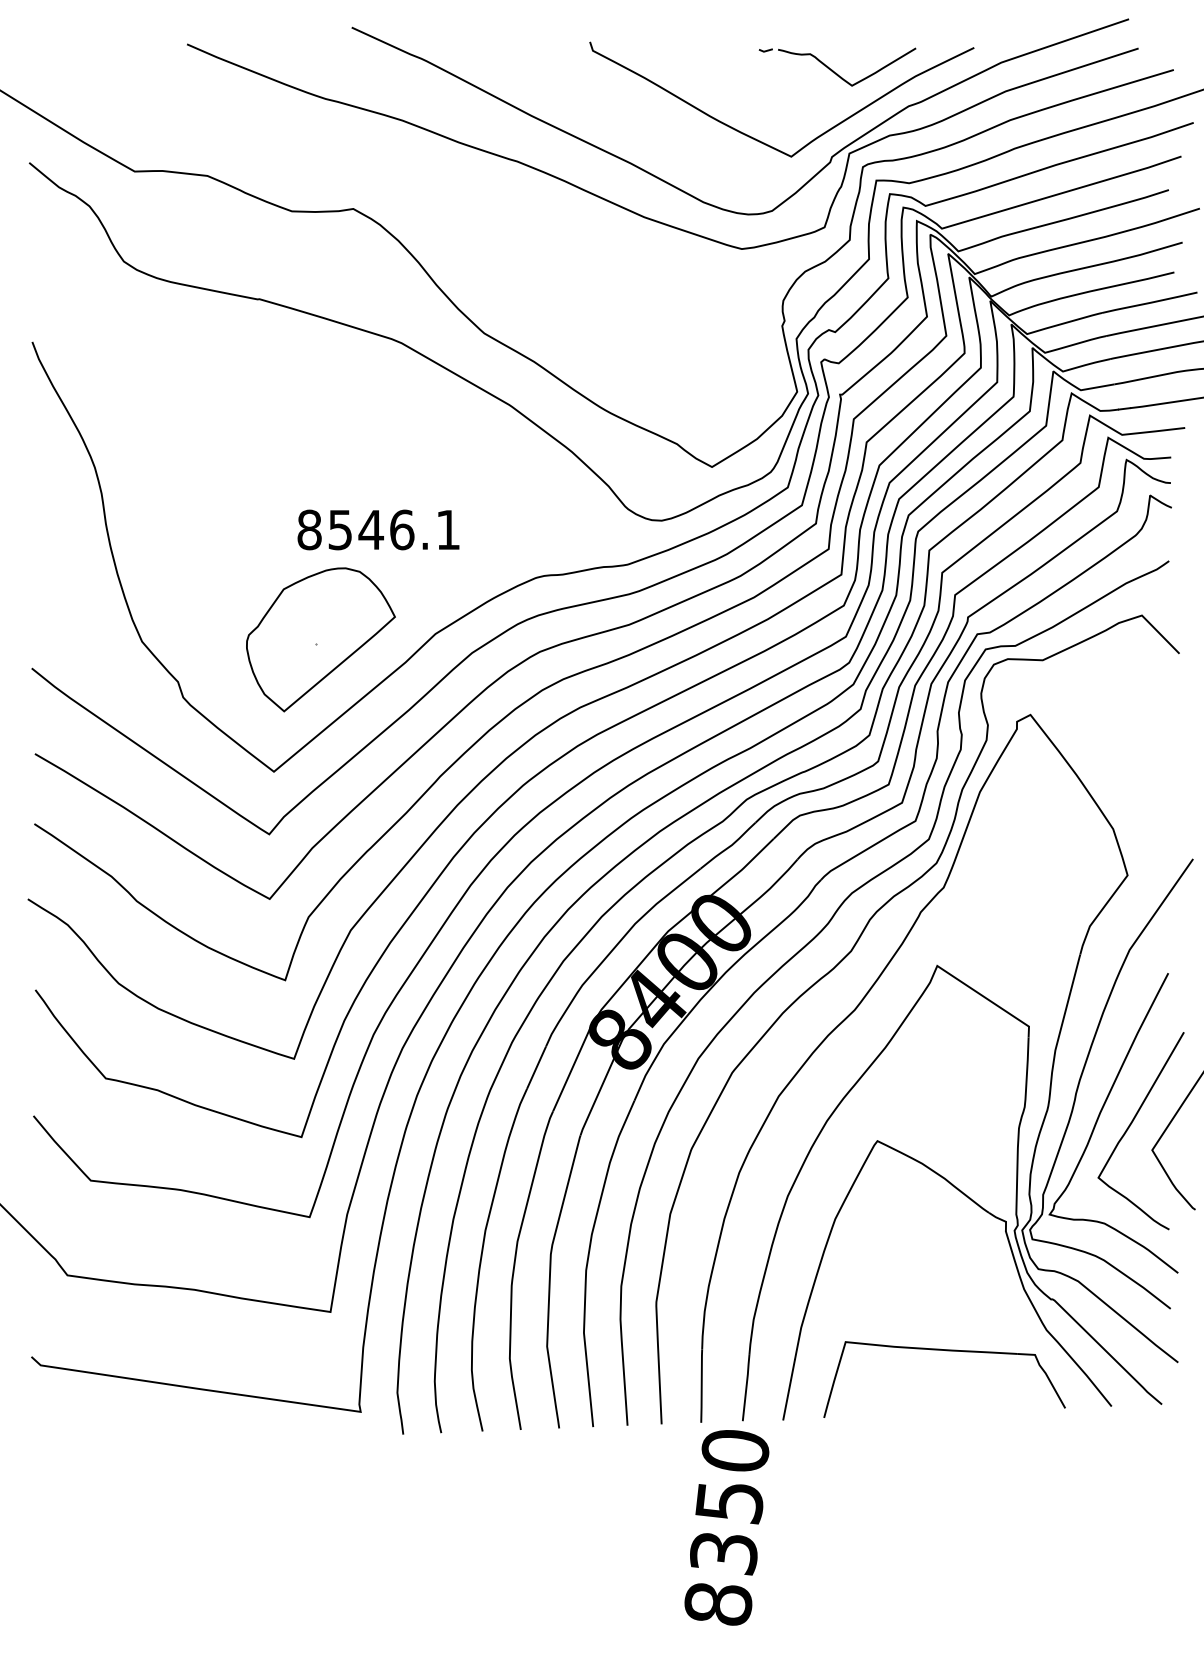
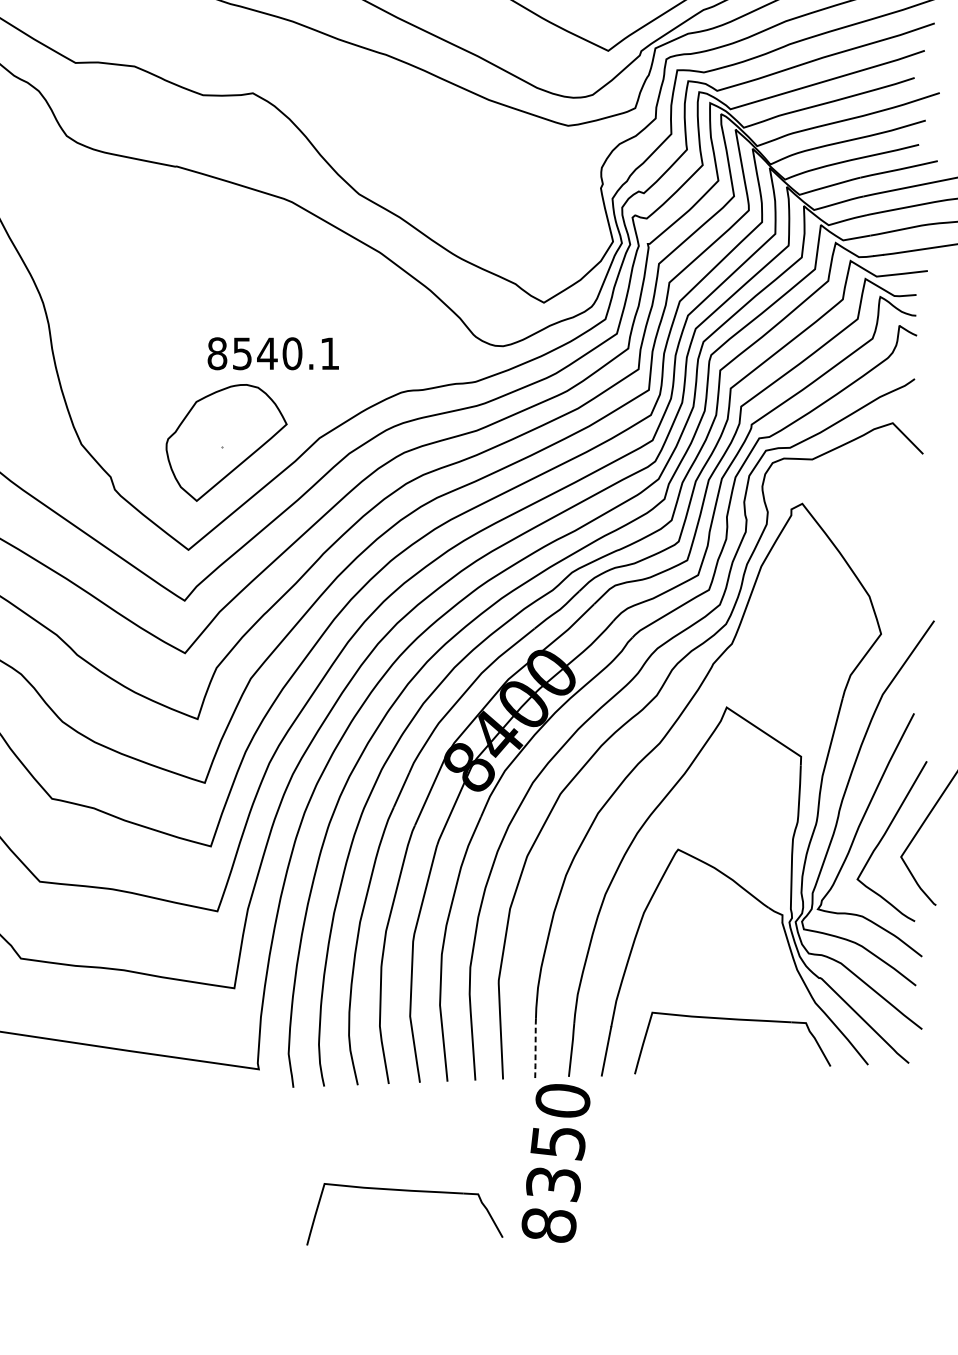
text: (402, 529) -> (292, 353), 8546.1 -> 8540.1
line: (701, 1386) -> (535, 1048), solid -> dashed
part: (542, 1562) -> (406, 1191), added

